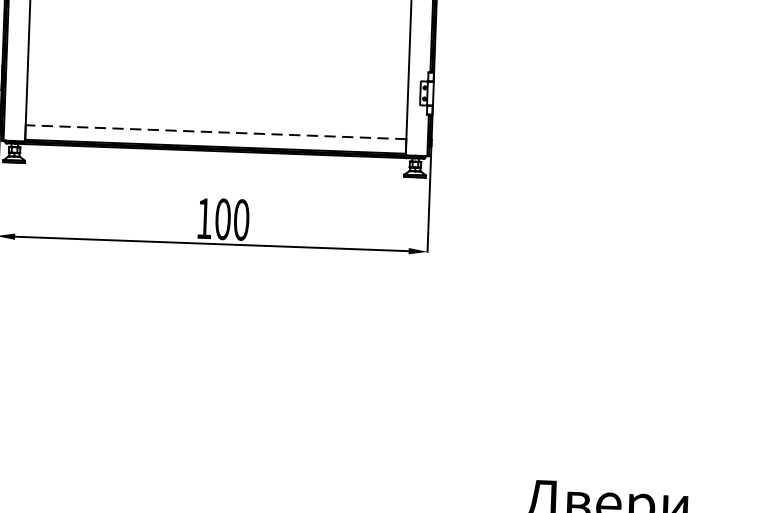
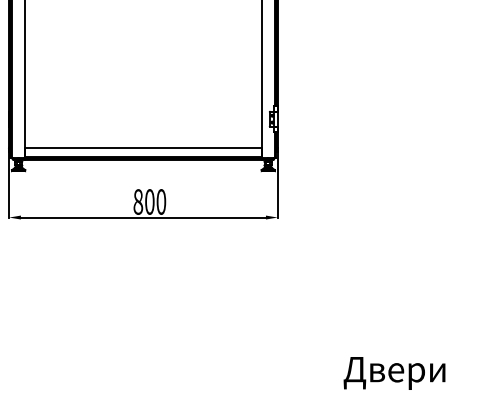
line: (214, 132) -> (142, 148), dashed -> solid
text: (204, 217) -> (138, 201), 100 -> 800

